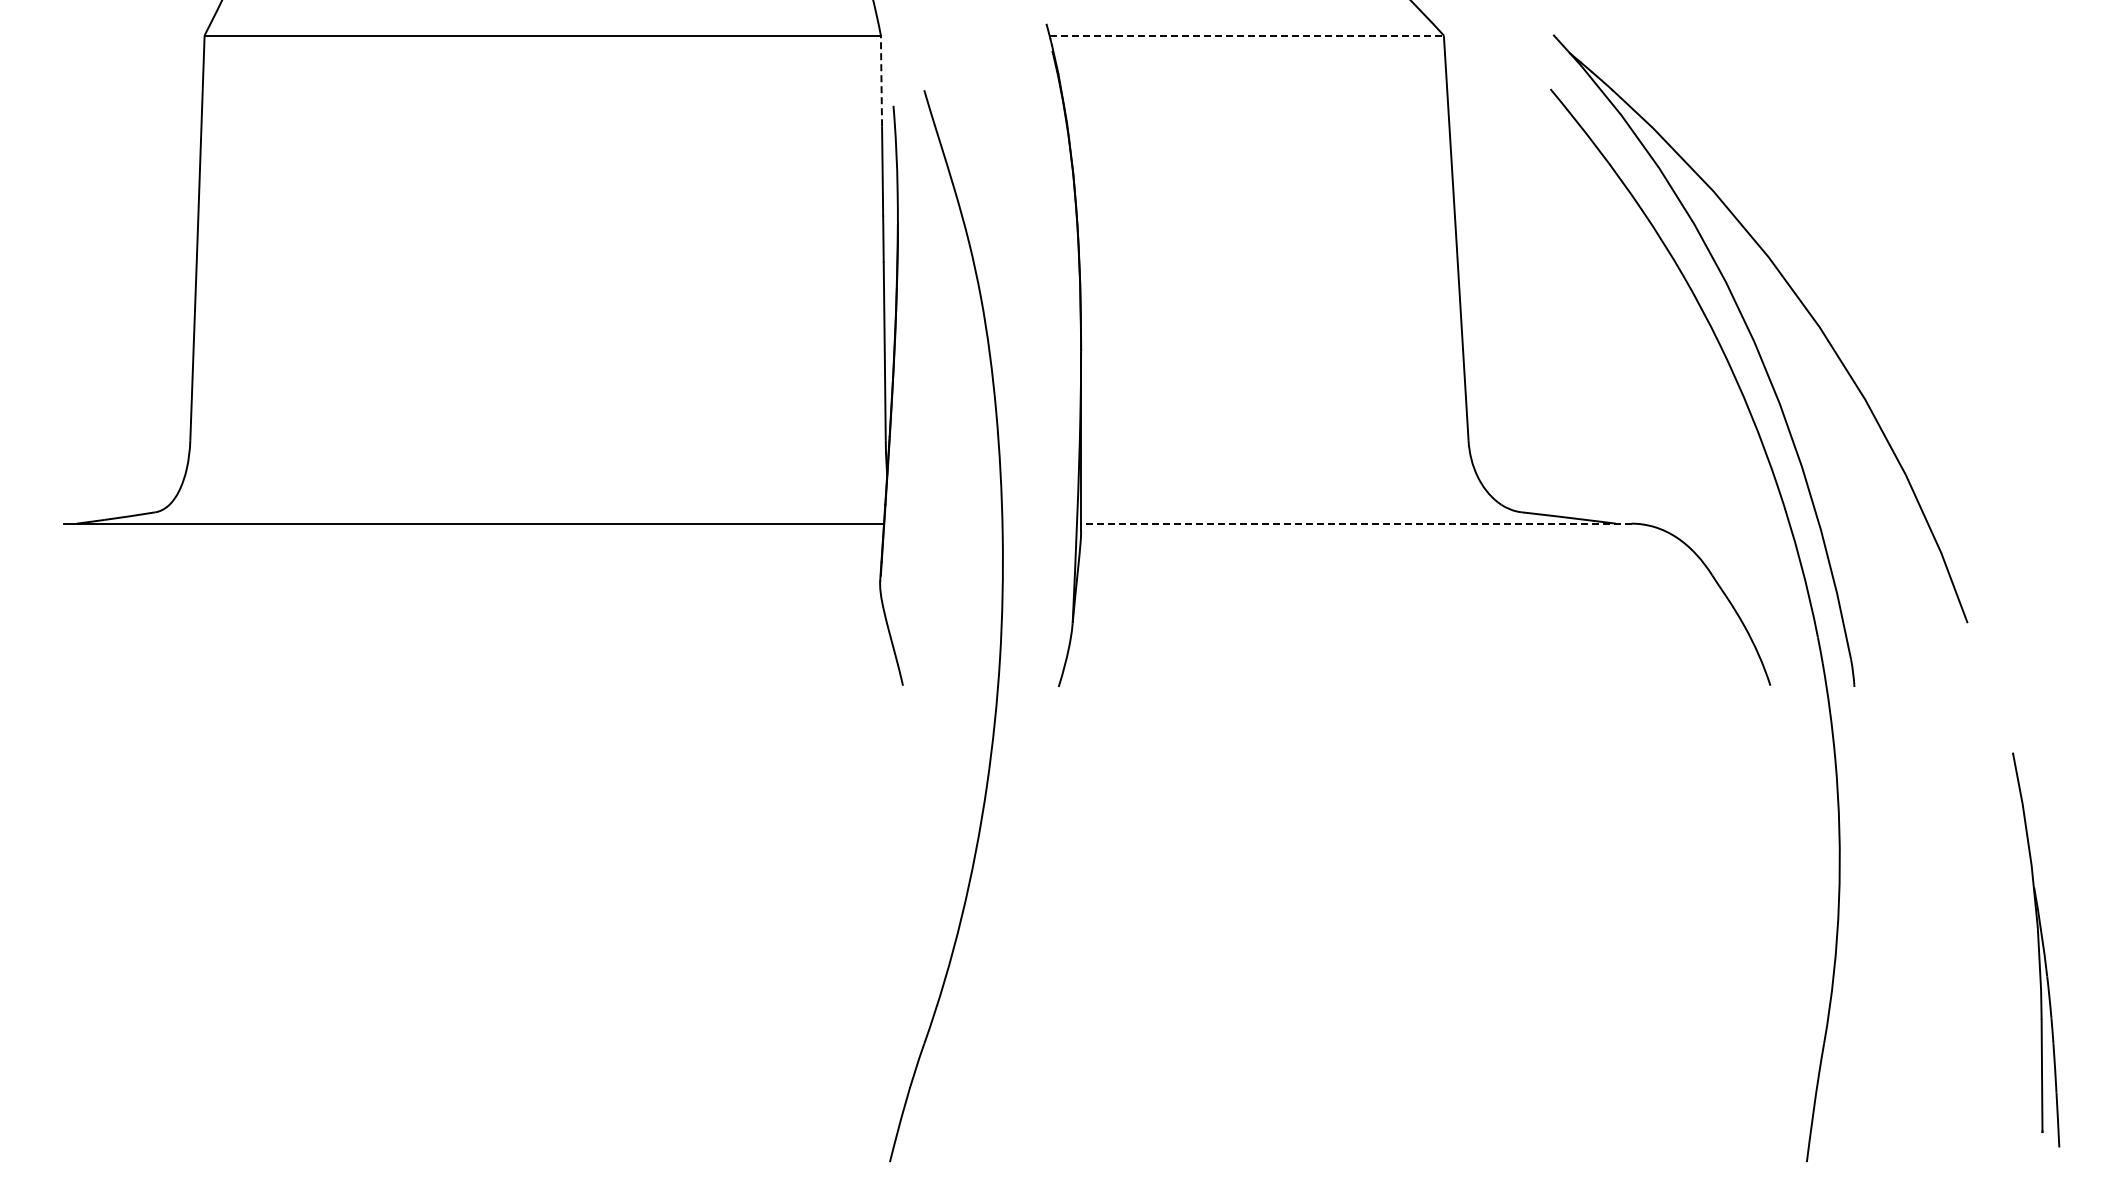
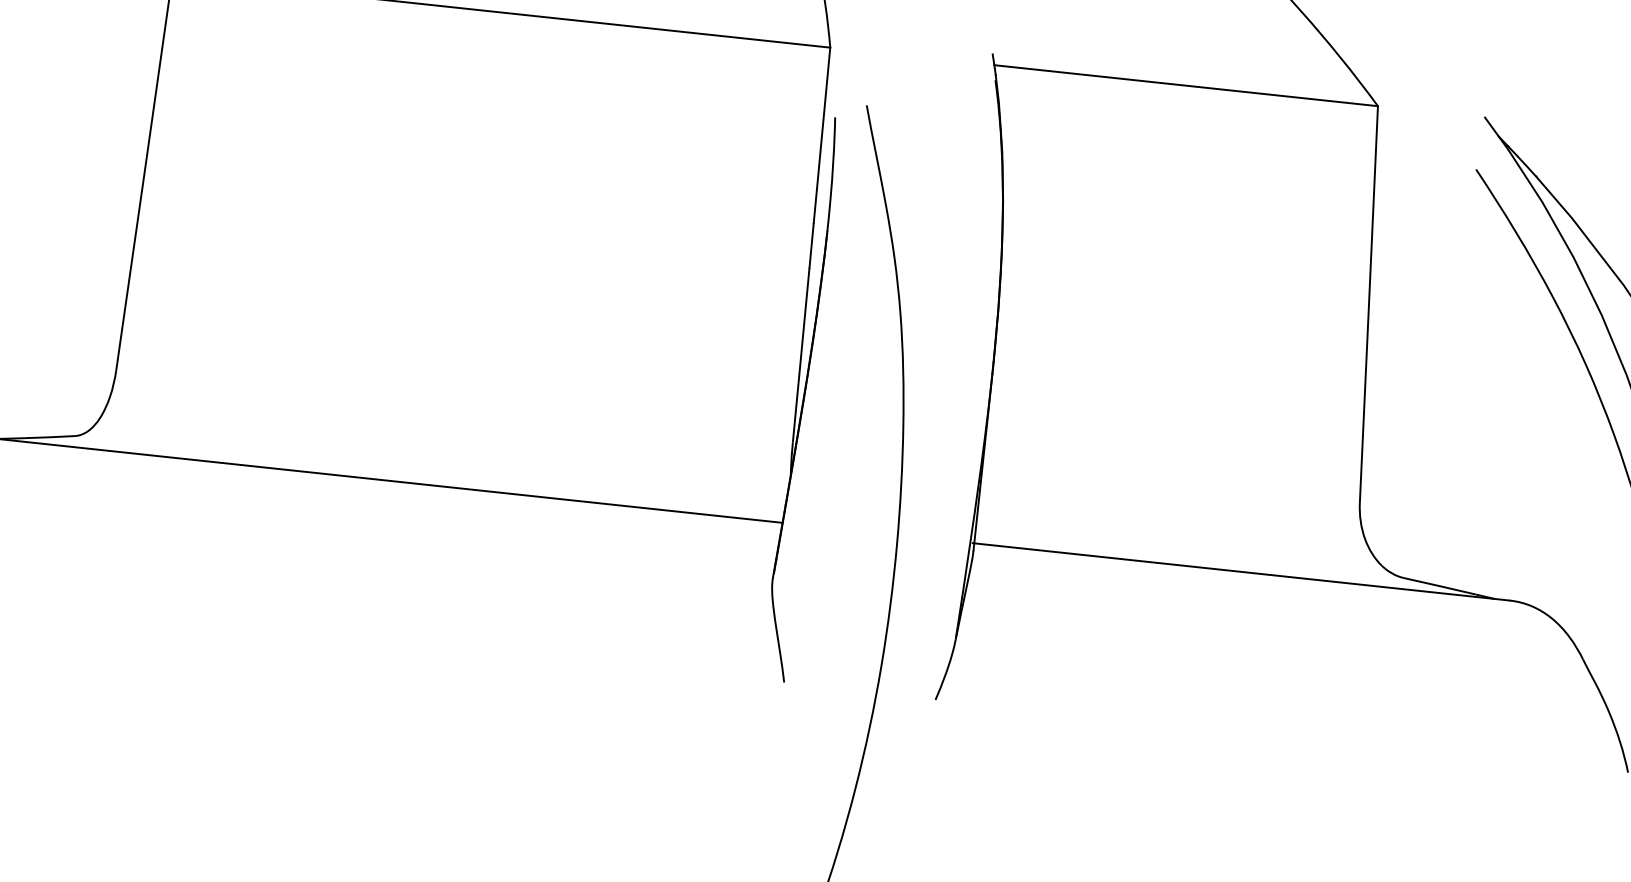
line: (1247, 35) -> (1186, 85), dashed -> solid
line: (881, 80) -> (826, 91), dashed -> solid
line: (1355, 523) -> (1241, 571), dashed -> solid

